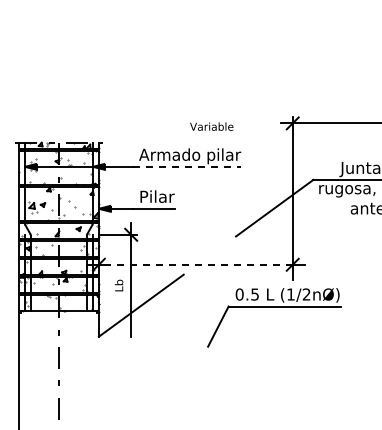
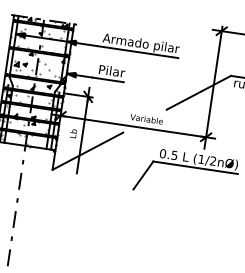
text: (211, 126) -> (146, 119), moved
line: (187, 166) -> (138, 51), dashed -> solid
line: (195, 264) -> (133, 126), dashed -> solid

